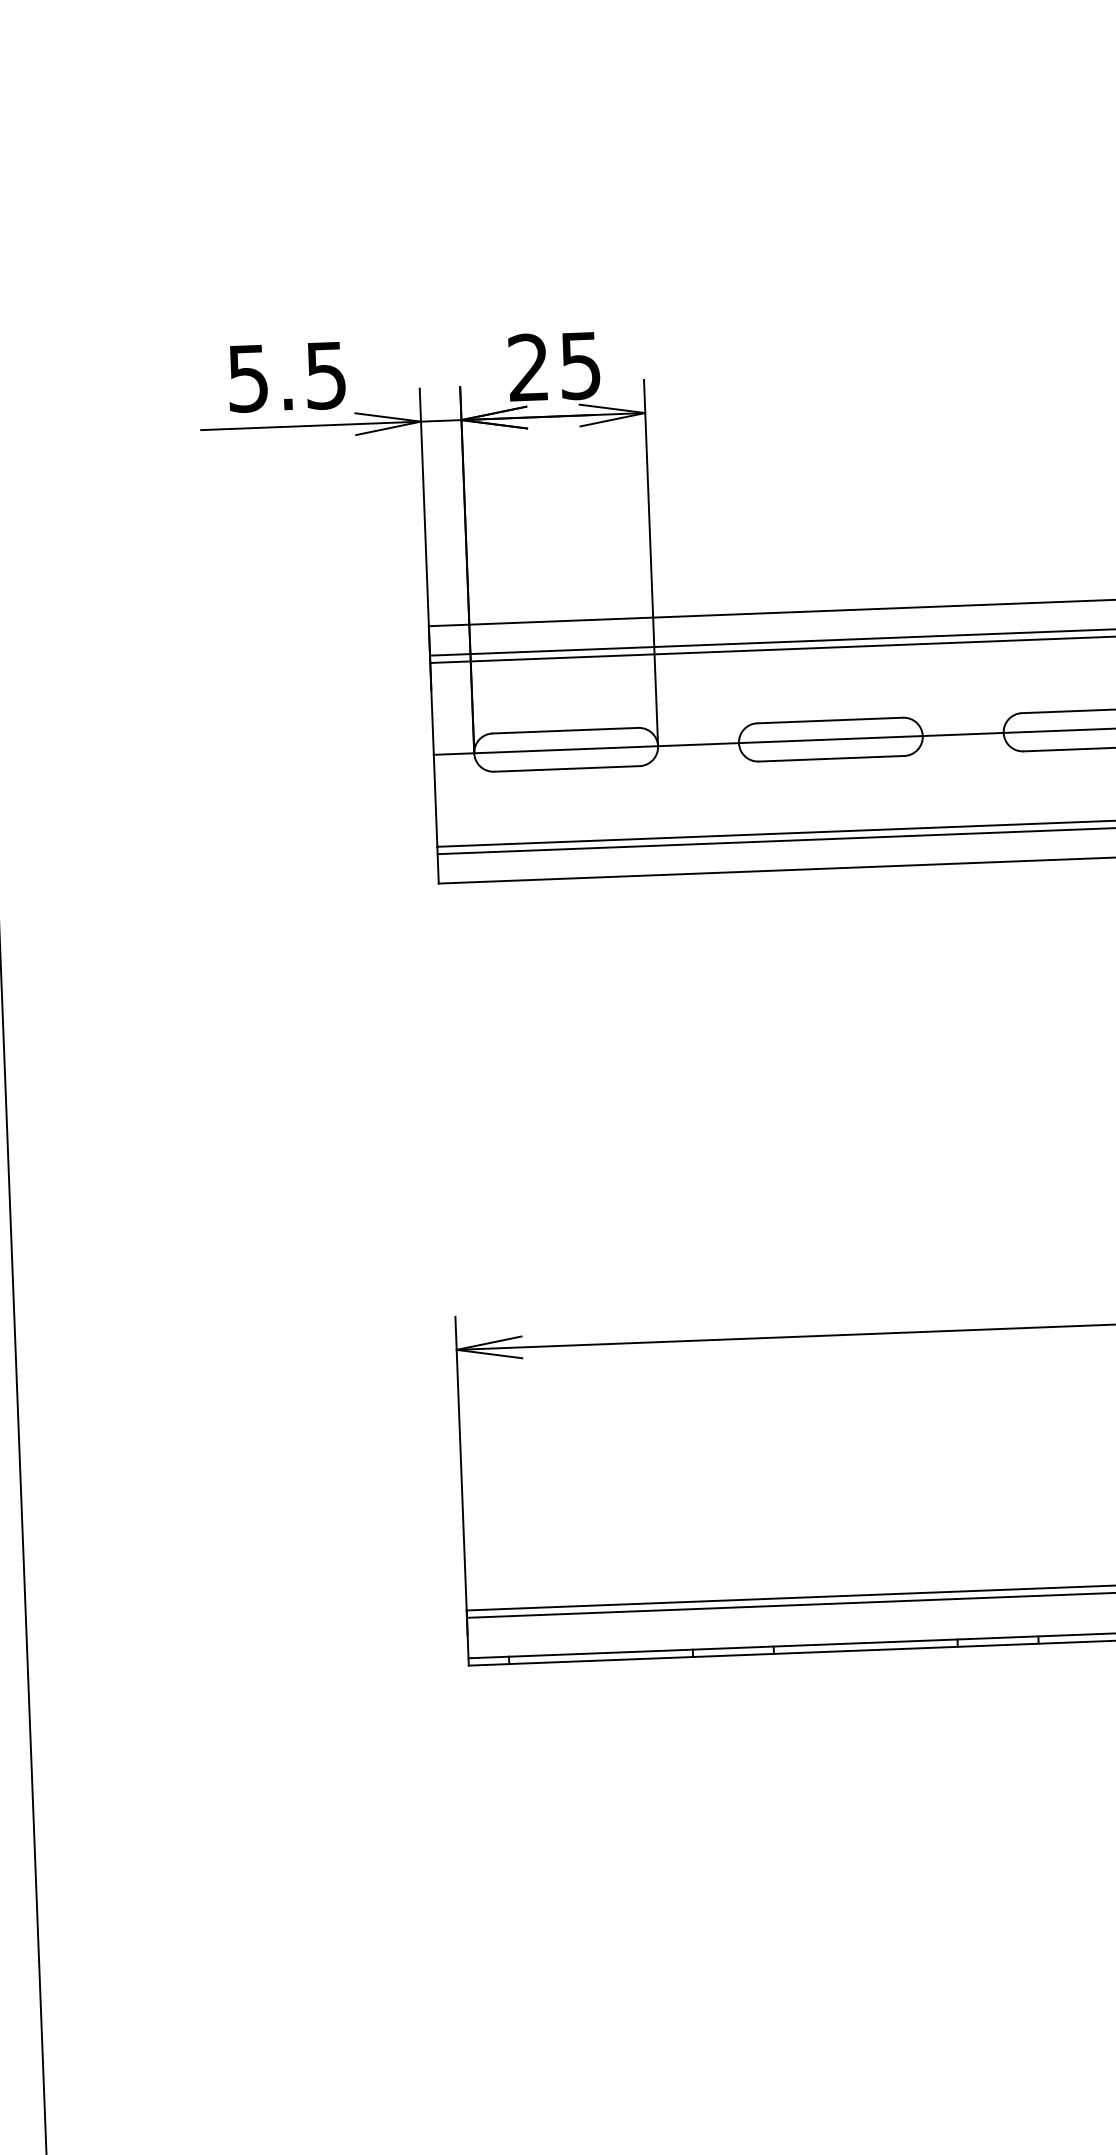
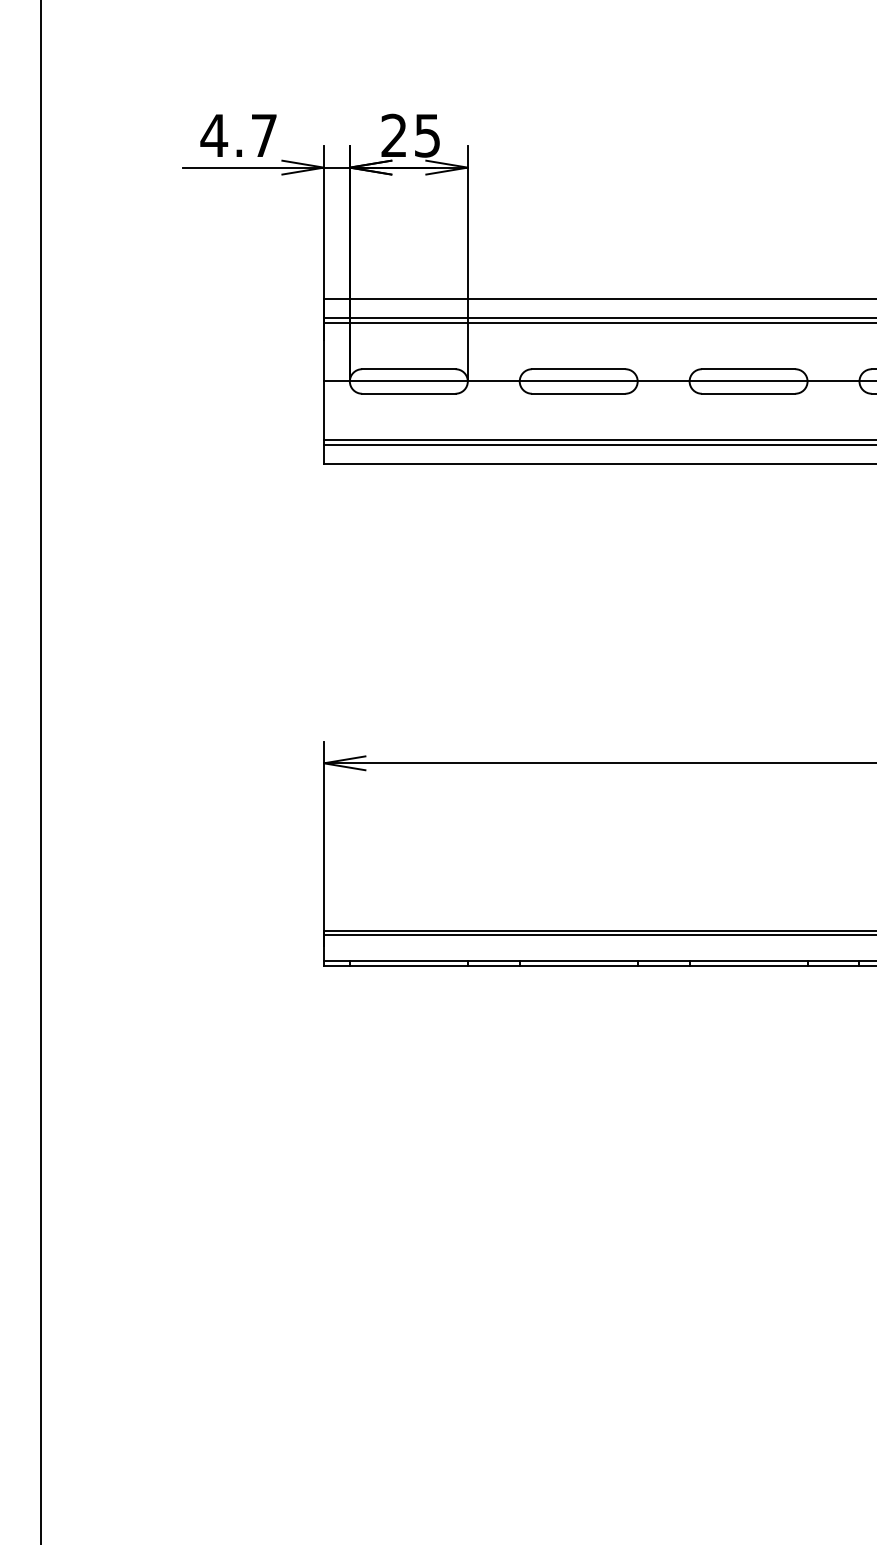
text: (286, 376) -> (238, 135), 5.5 -> 4.7

